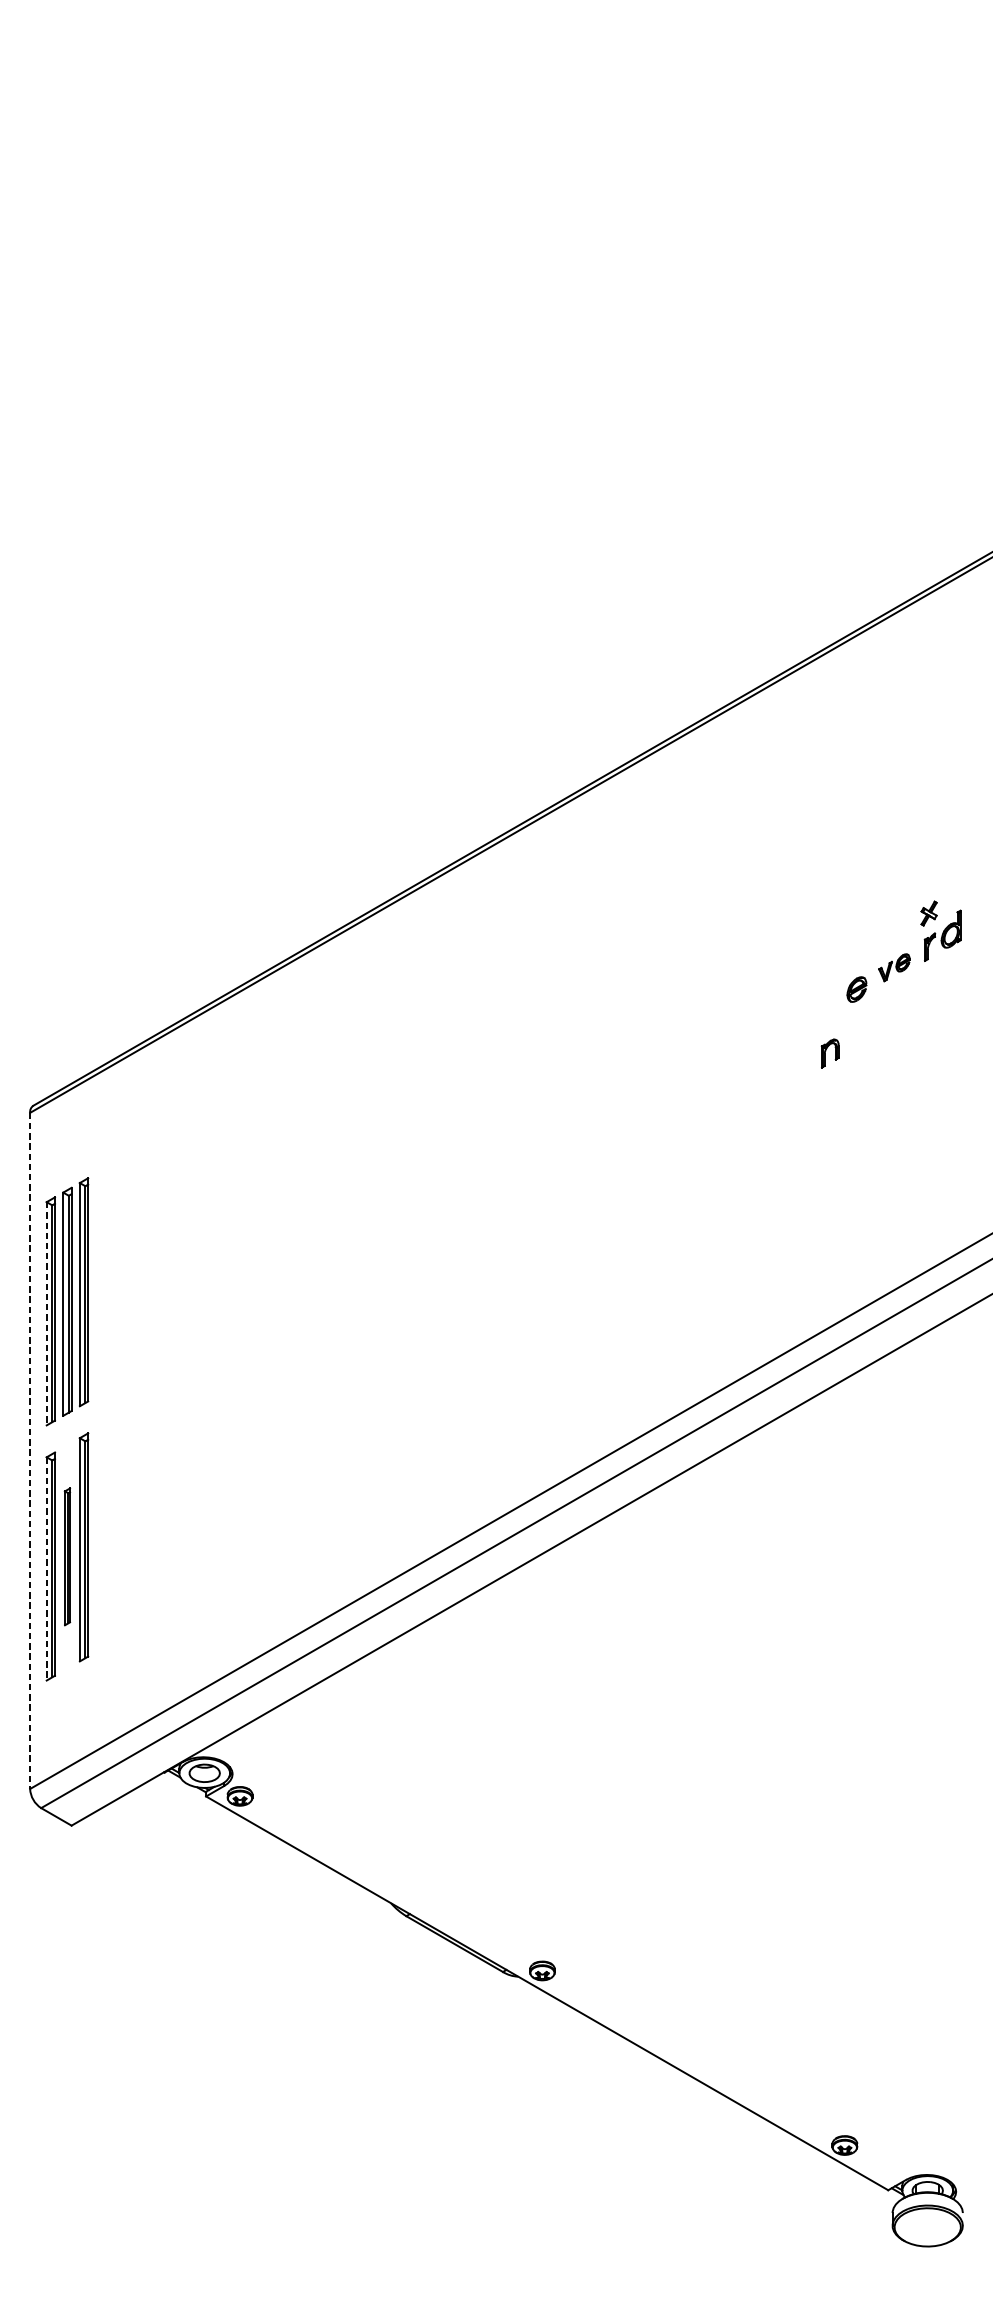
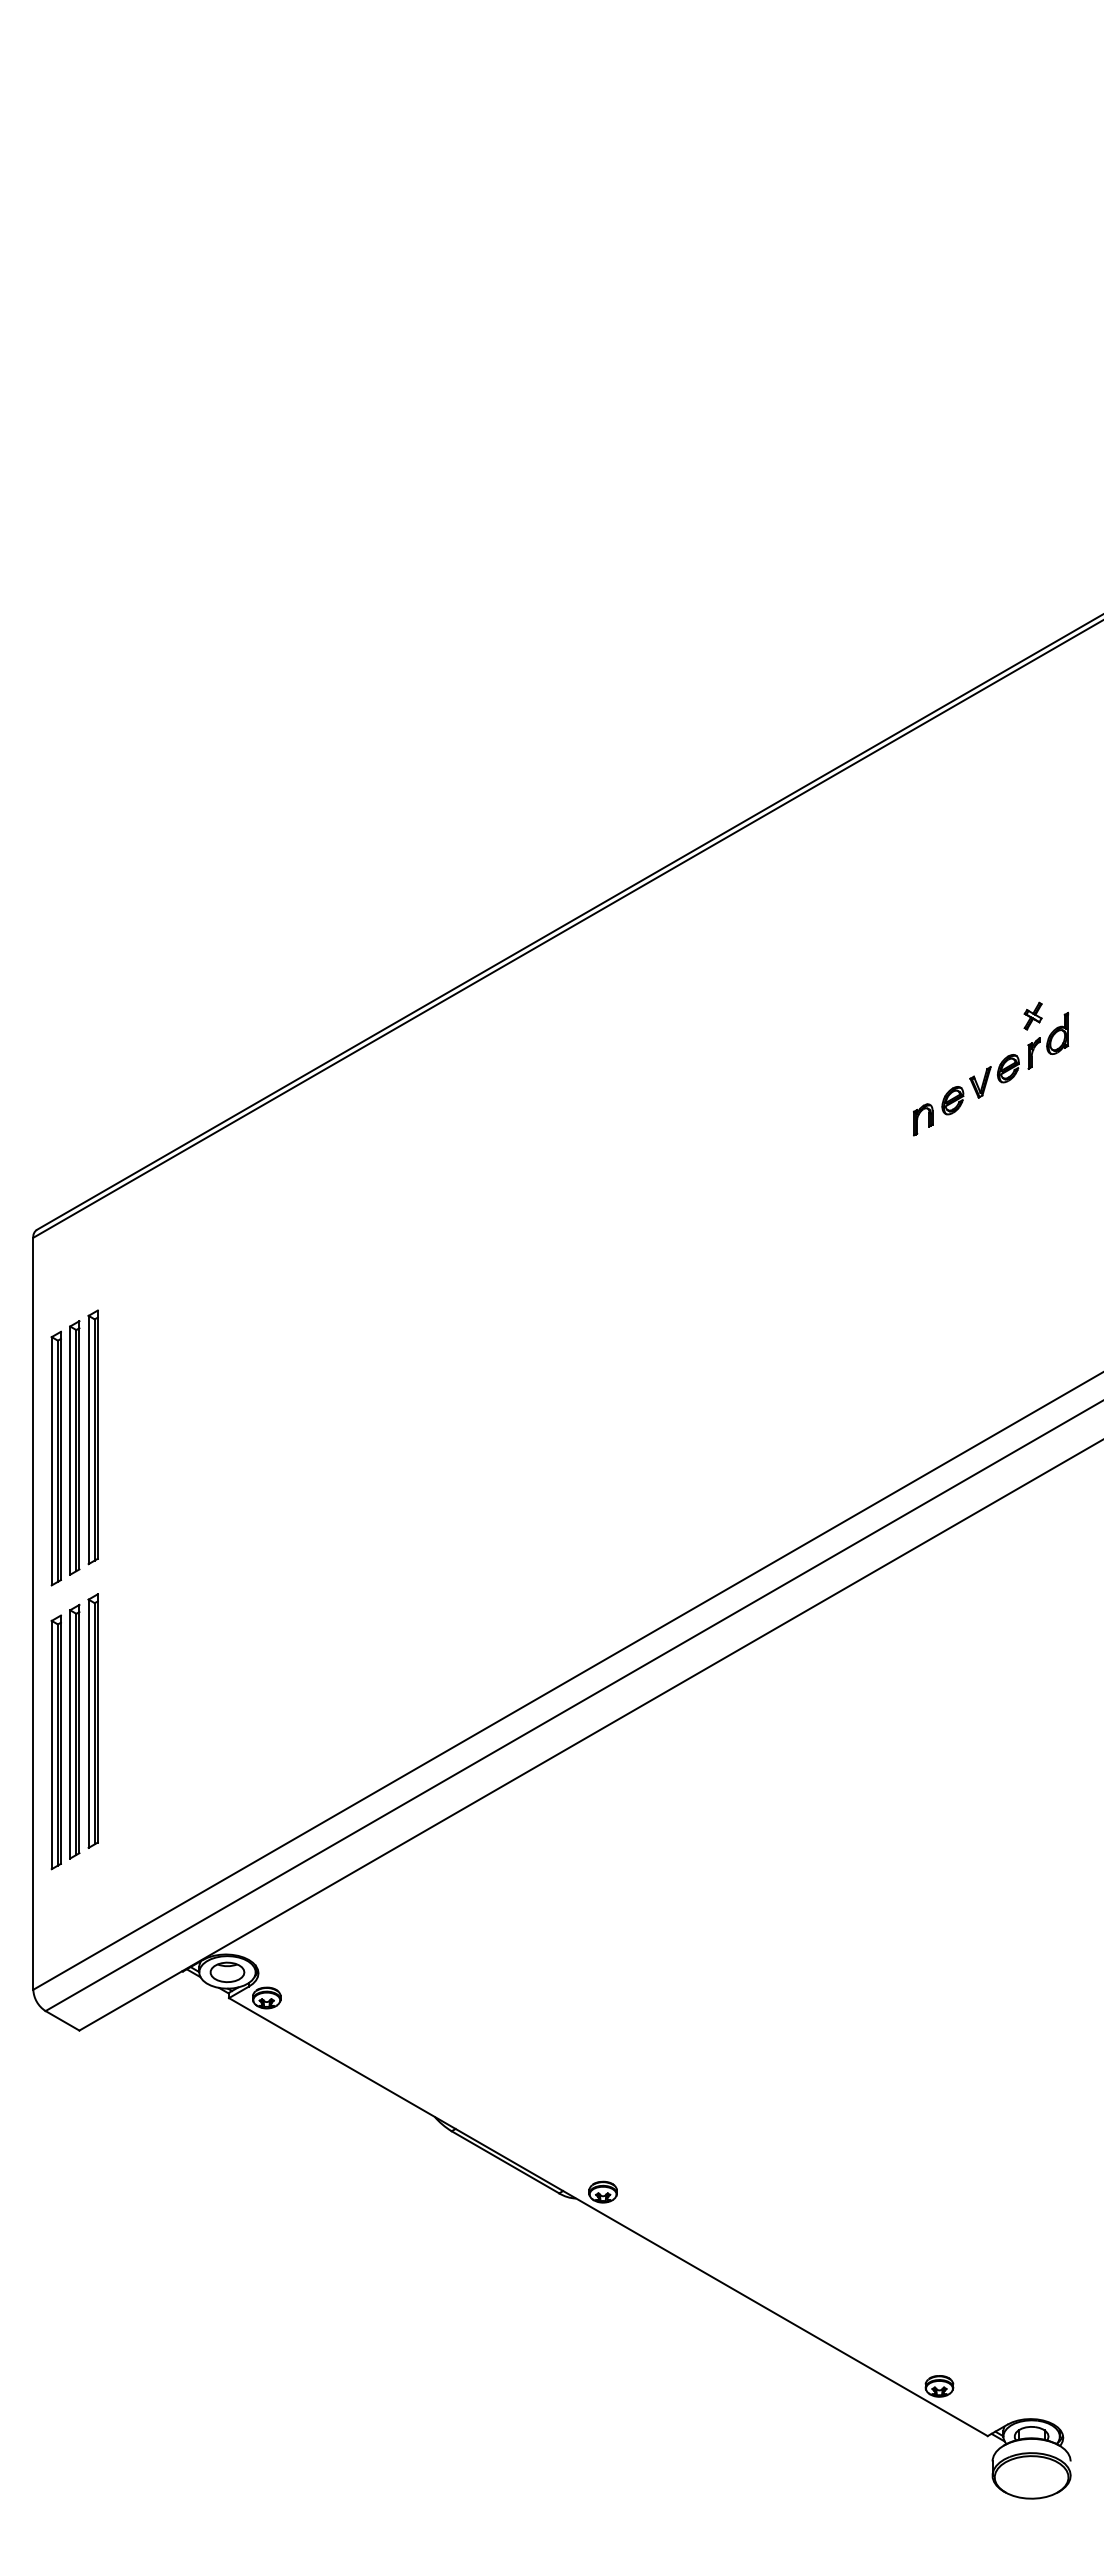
part: (894, 967) -> (994, 1076), size x1.43
part: (830, 1053) -> (923, 1119), moved
line: (46, 1313) -> (51, 1461), dashed -> solid
line: (30, 1450) -> (33, 1613), dashed -> solid
part: (67, 1556) -> (74, 1731), size x1.67
line: (46, 1569) -> (51, 1745), dashed -> solid

